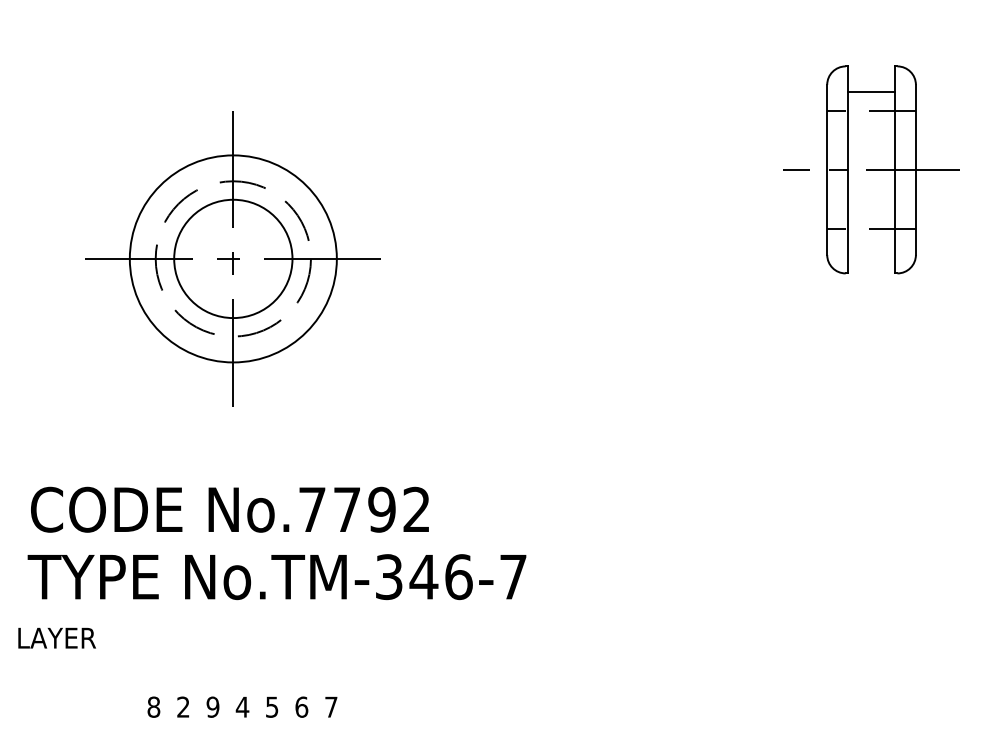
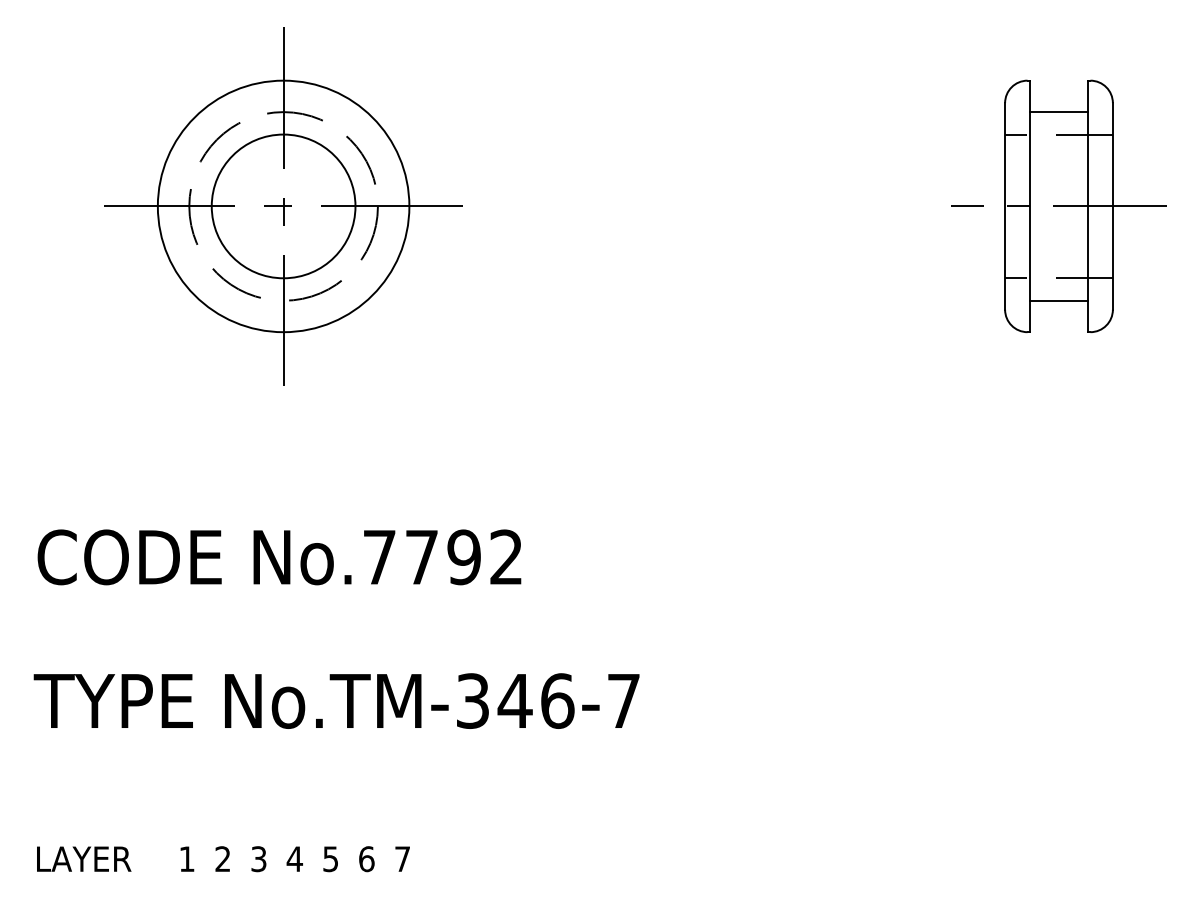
line: (871, 247) -> (1058, 300), added
part: (232, 258) -> (282, 205), moved
text: (229, 509) -> (278, 557), moved
text: (56, 637) -> (83, 858), moved
text: (153, 706) -> (186, 858), 8 -> 1
text: (212, 706) -> (258, 858), 9 -> 3

